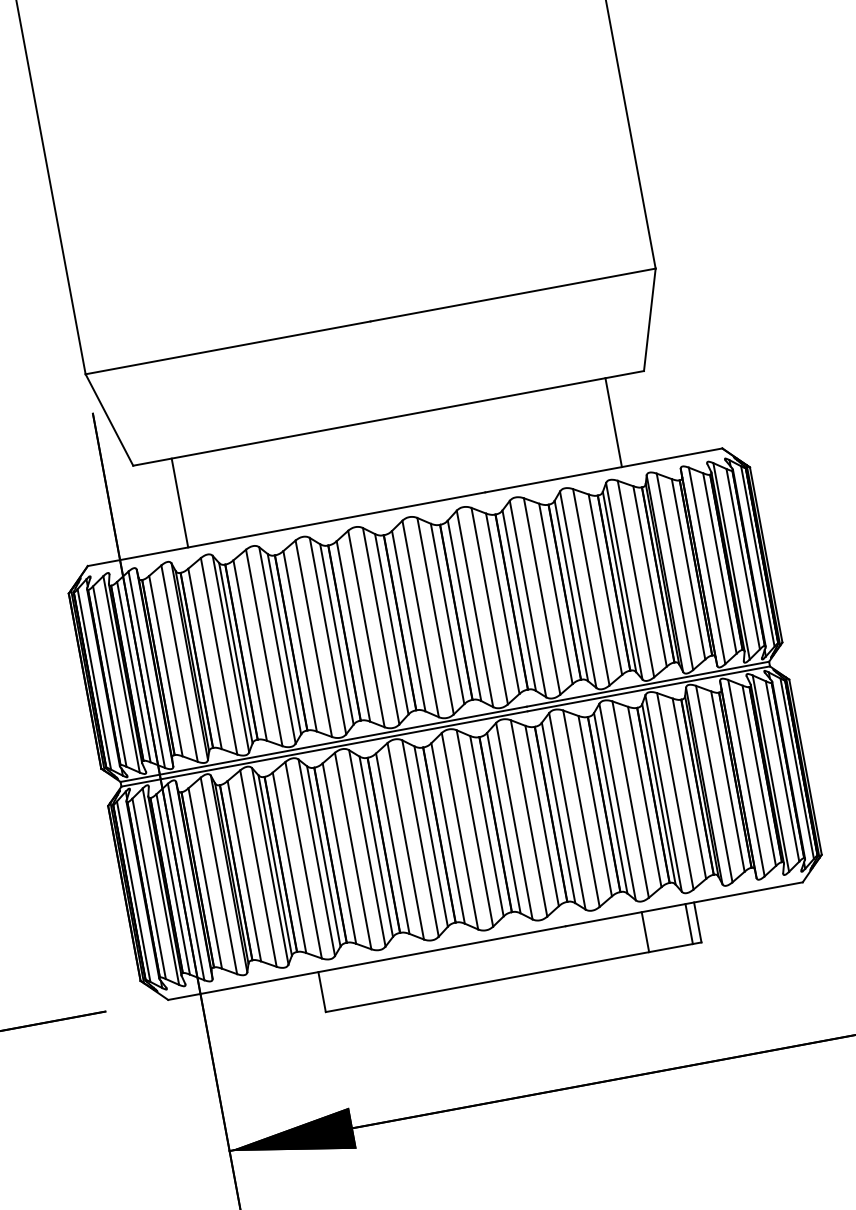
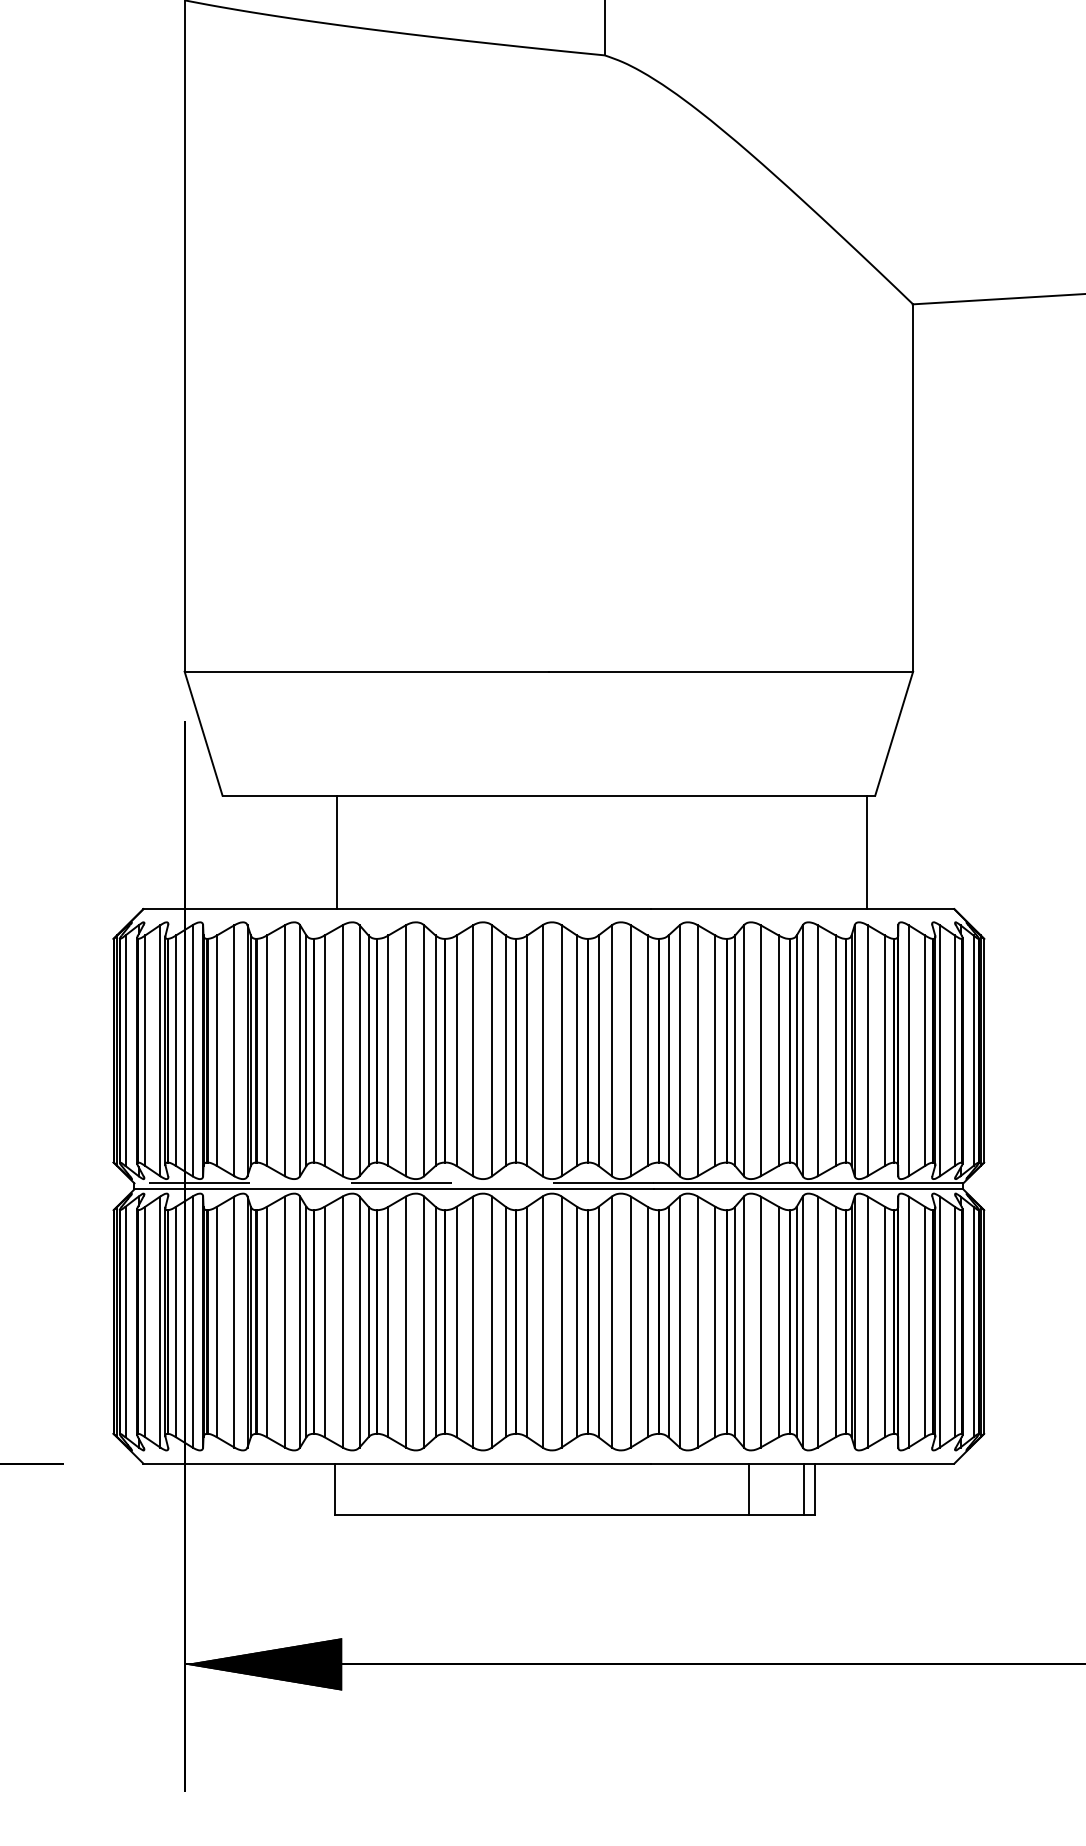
line: (614, 422) -> (867, 852), moved
line: (179, 503) -> (336, 852), moved
line: (324, 744) -> (394, 1183), solid -> dashed

